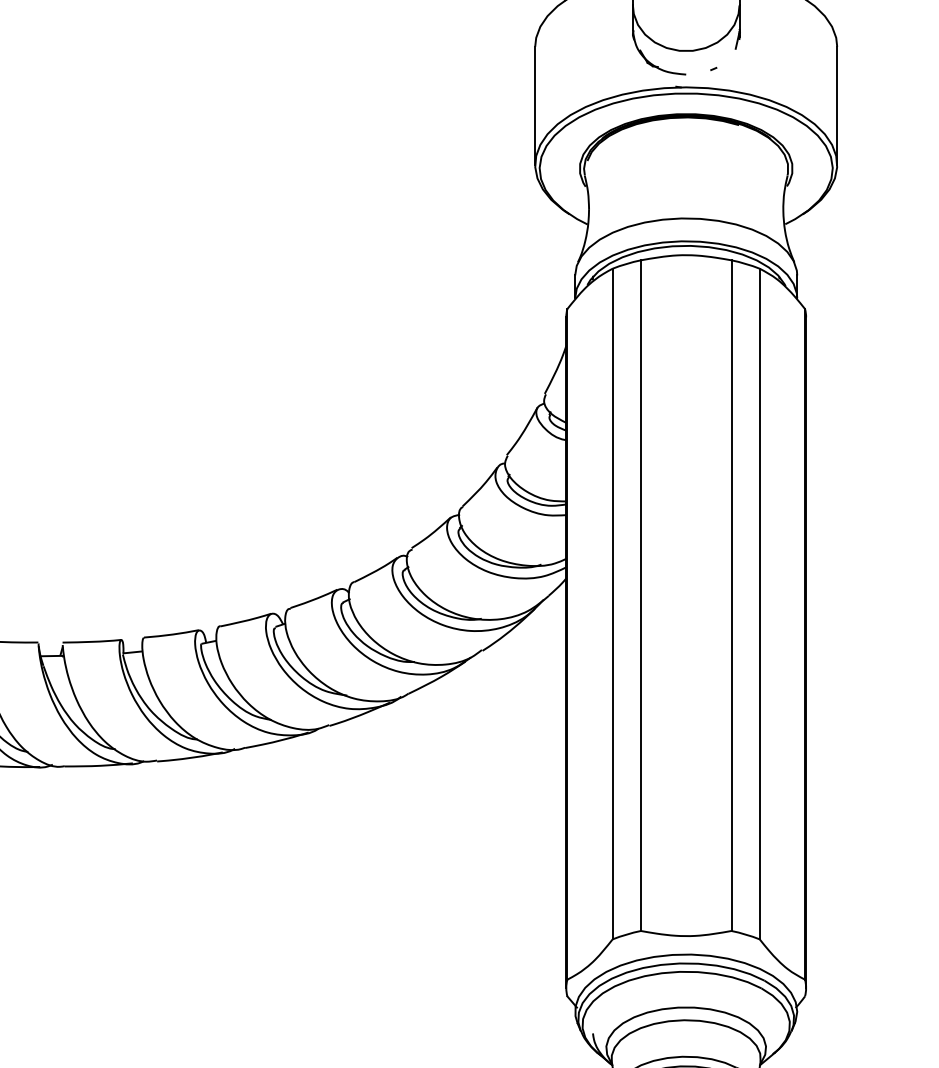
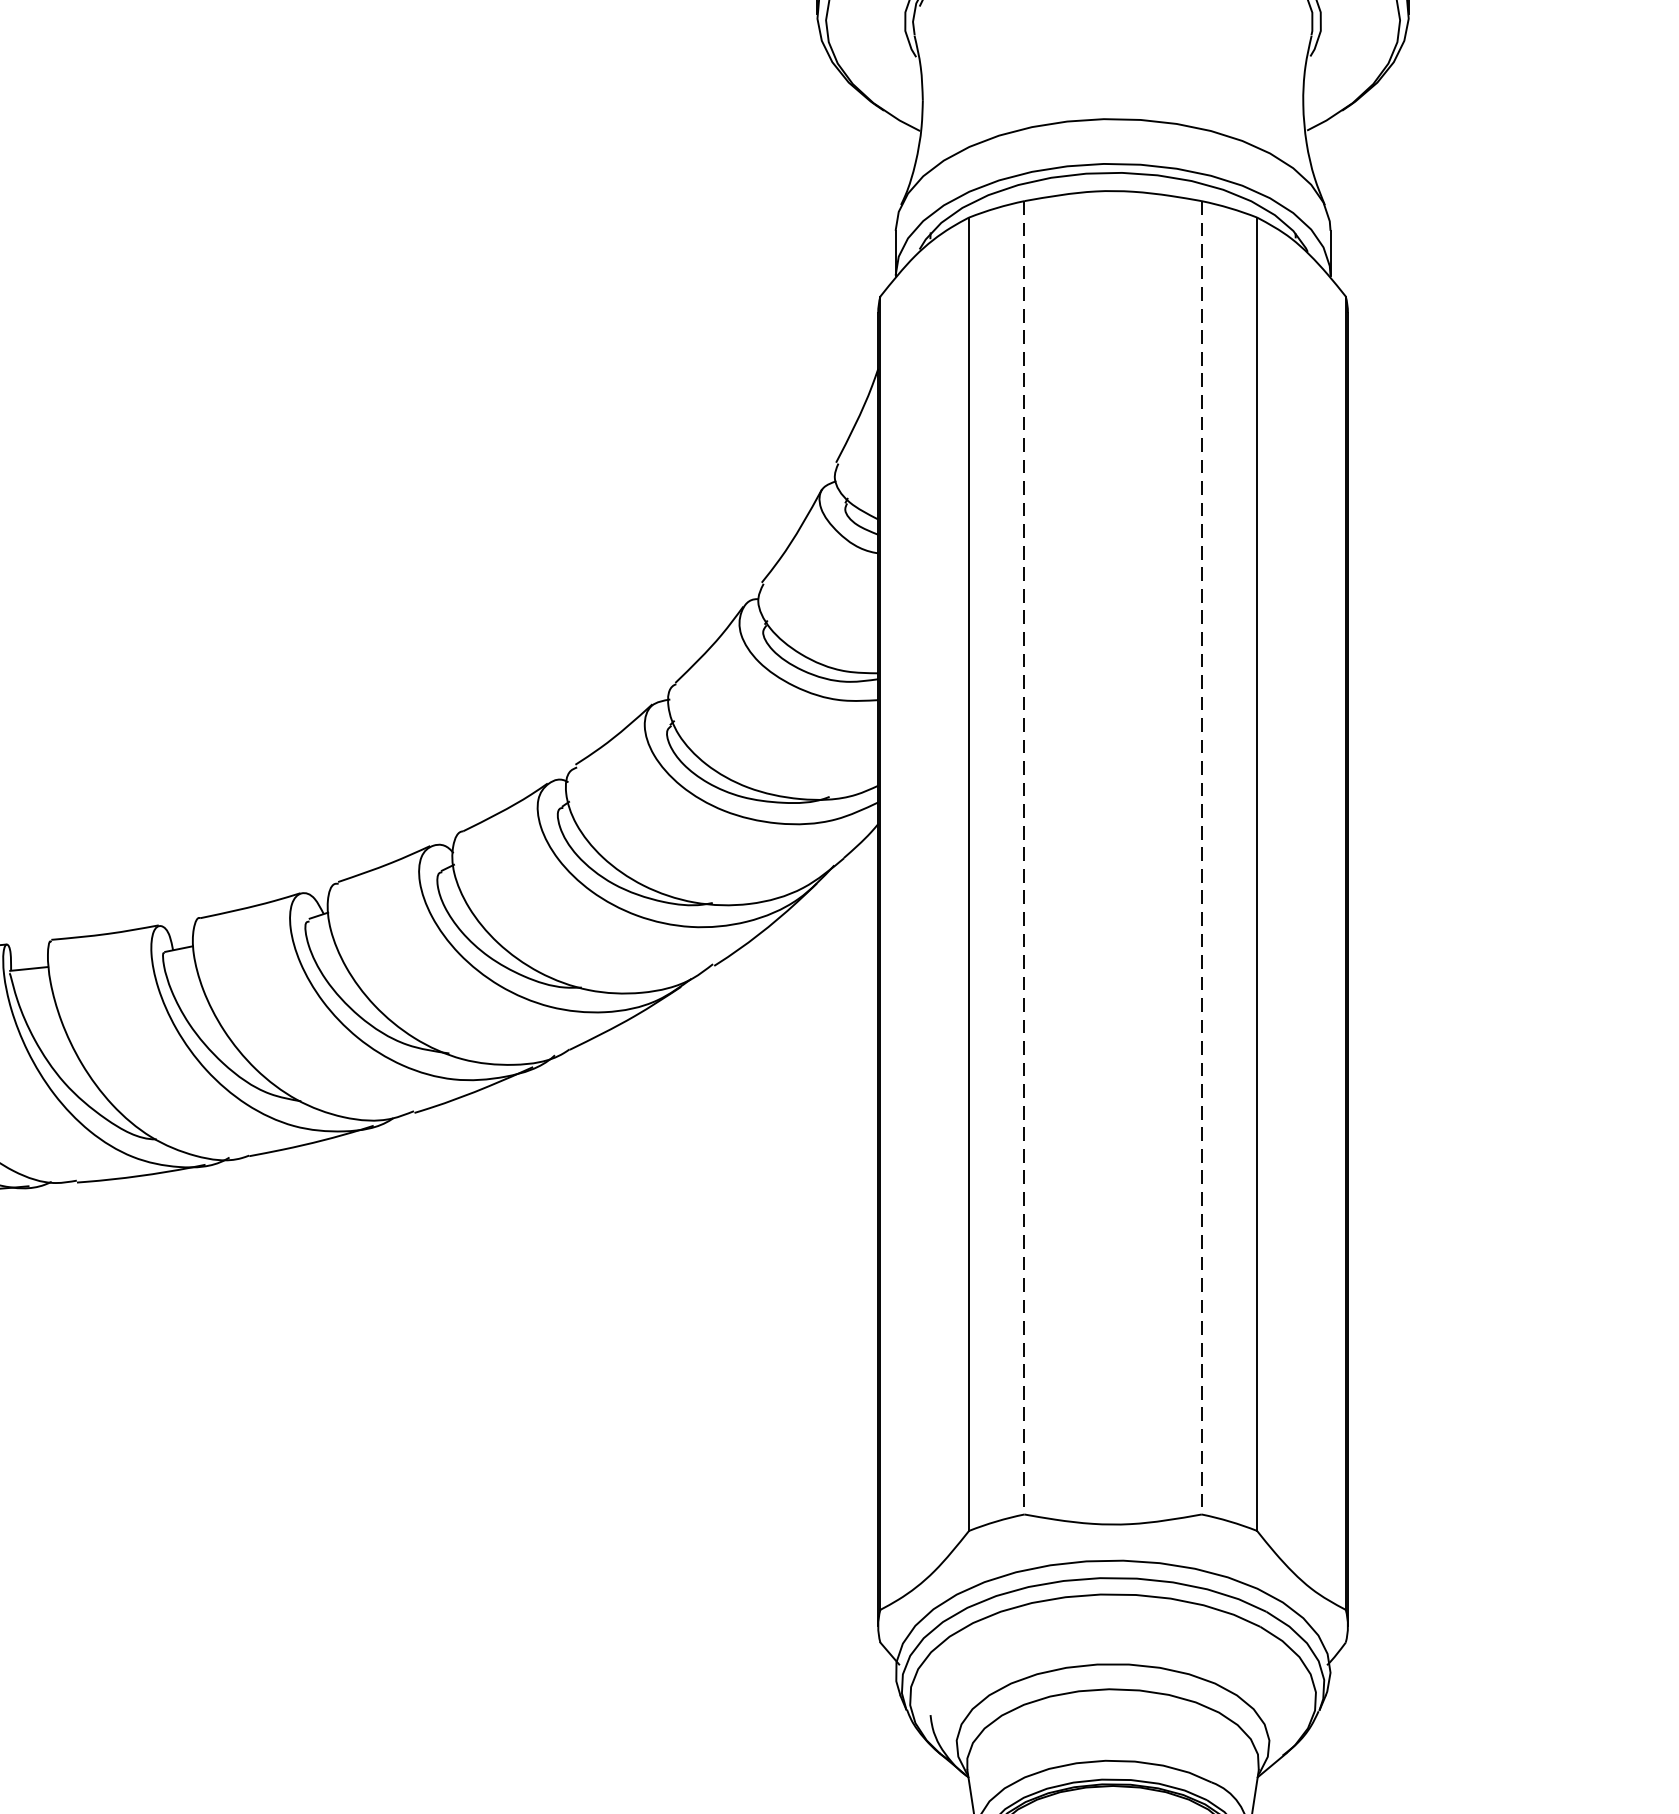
line: (640, 596) -> (1023, 859), solid -> dashed
line: (731, 596) -> (1201, 859), solid -> dashed

